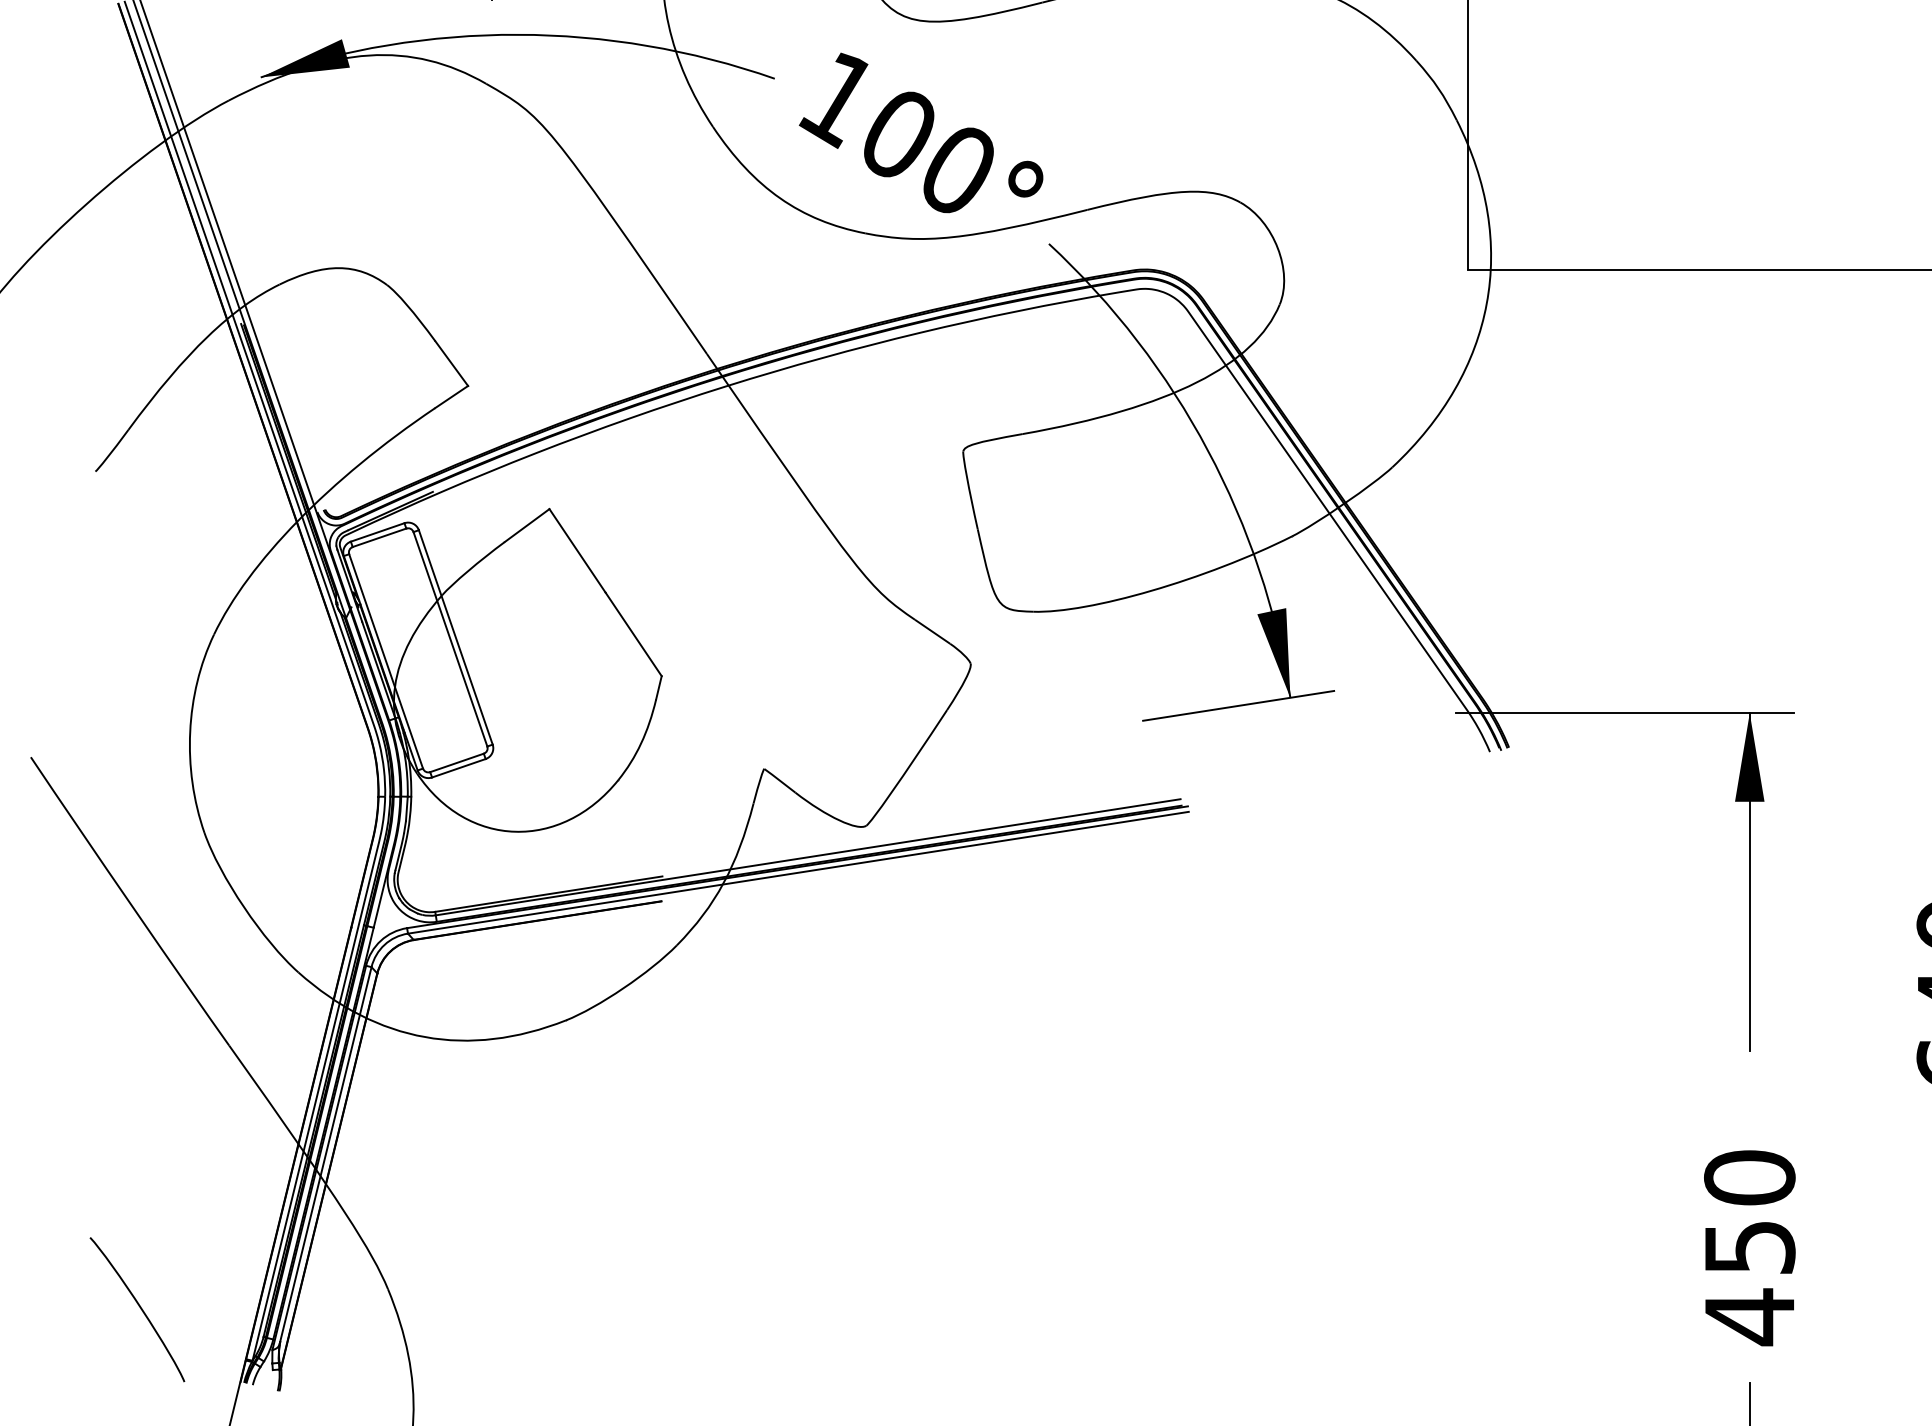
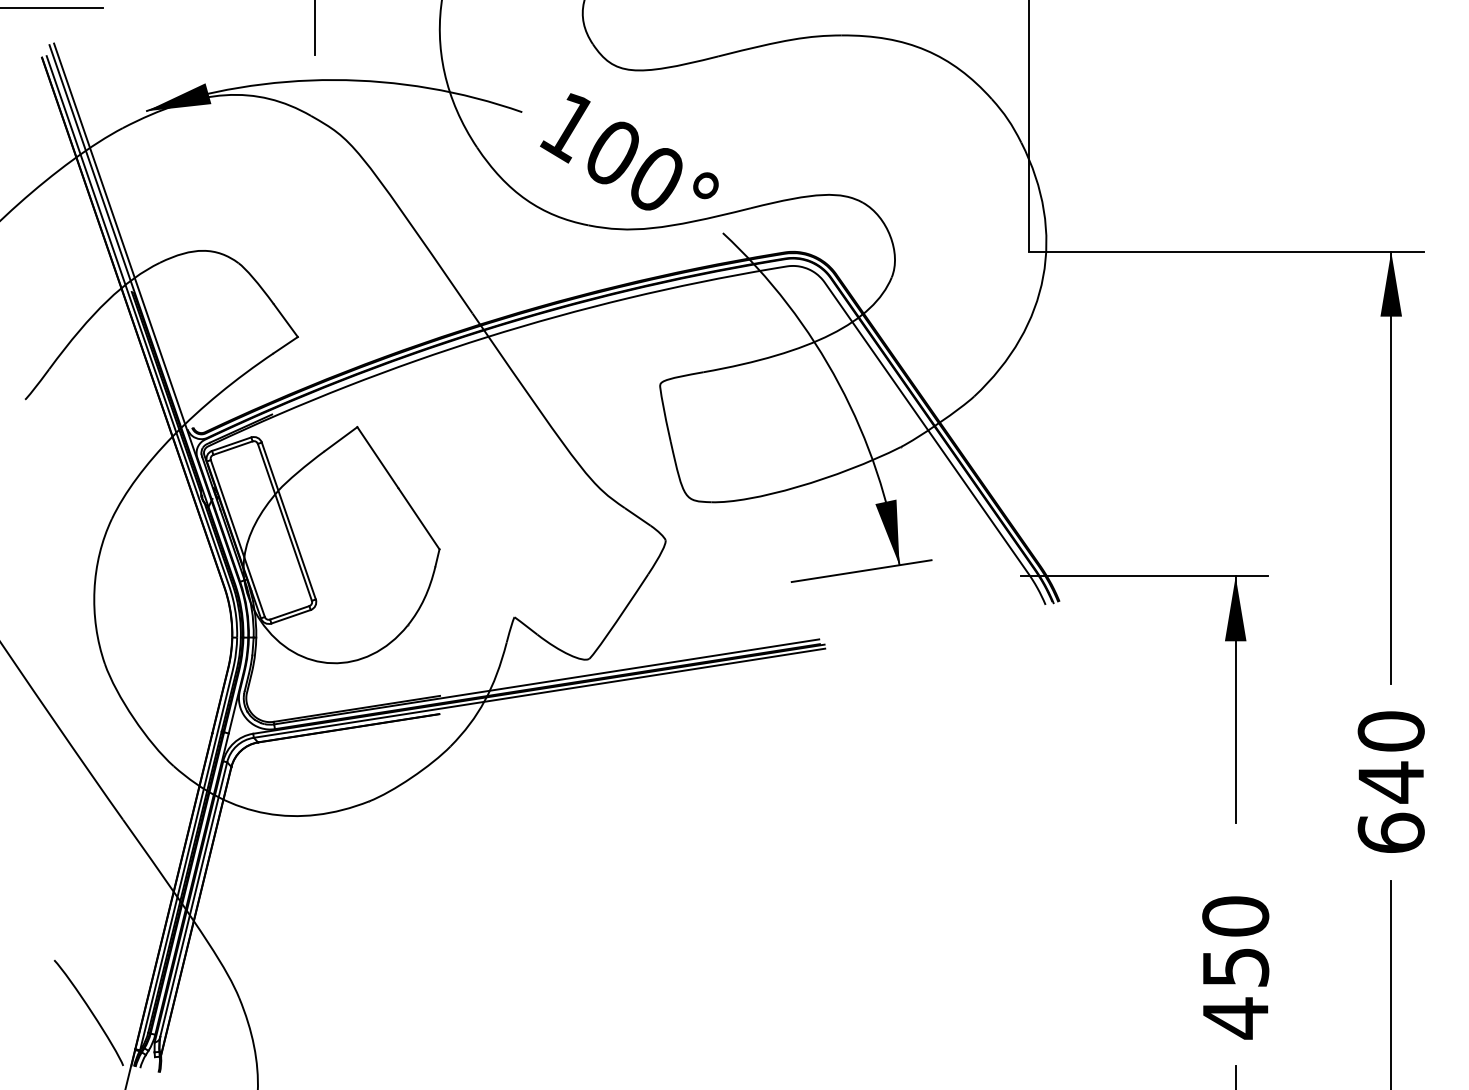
curve: (139, 1309) -> (90, 1012), moved

